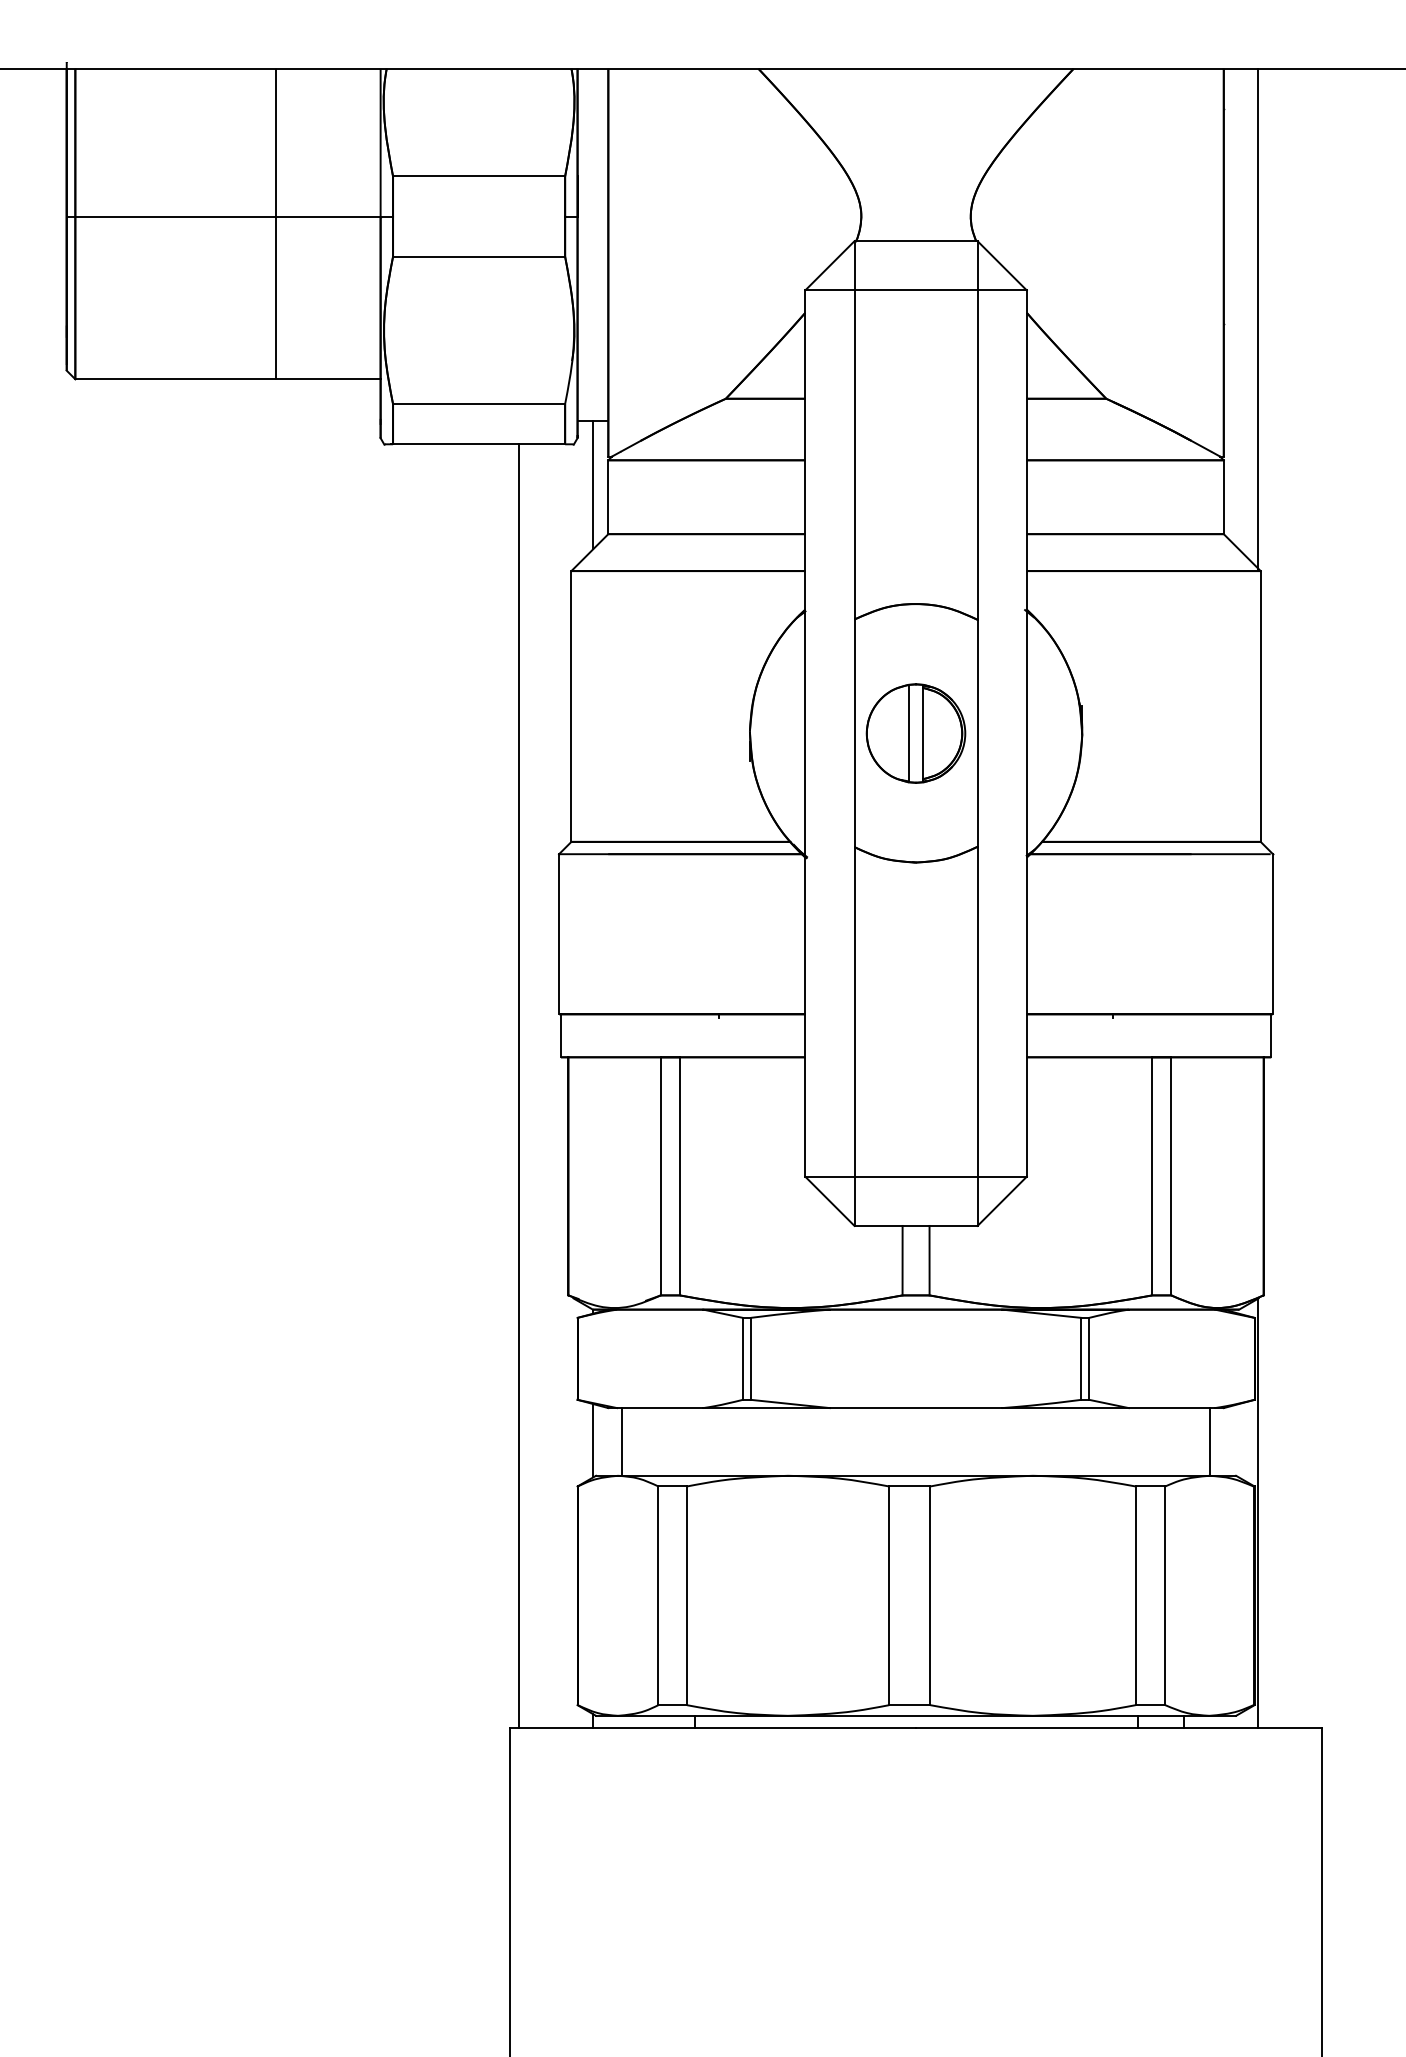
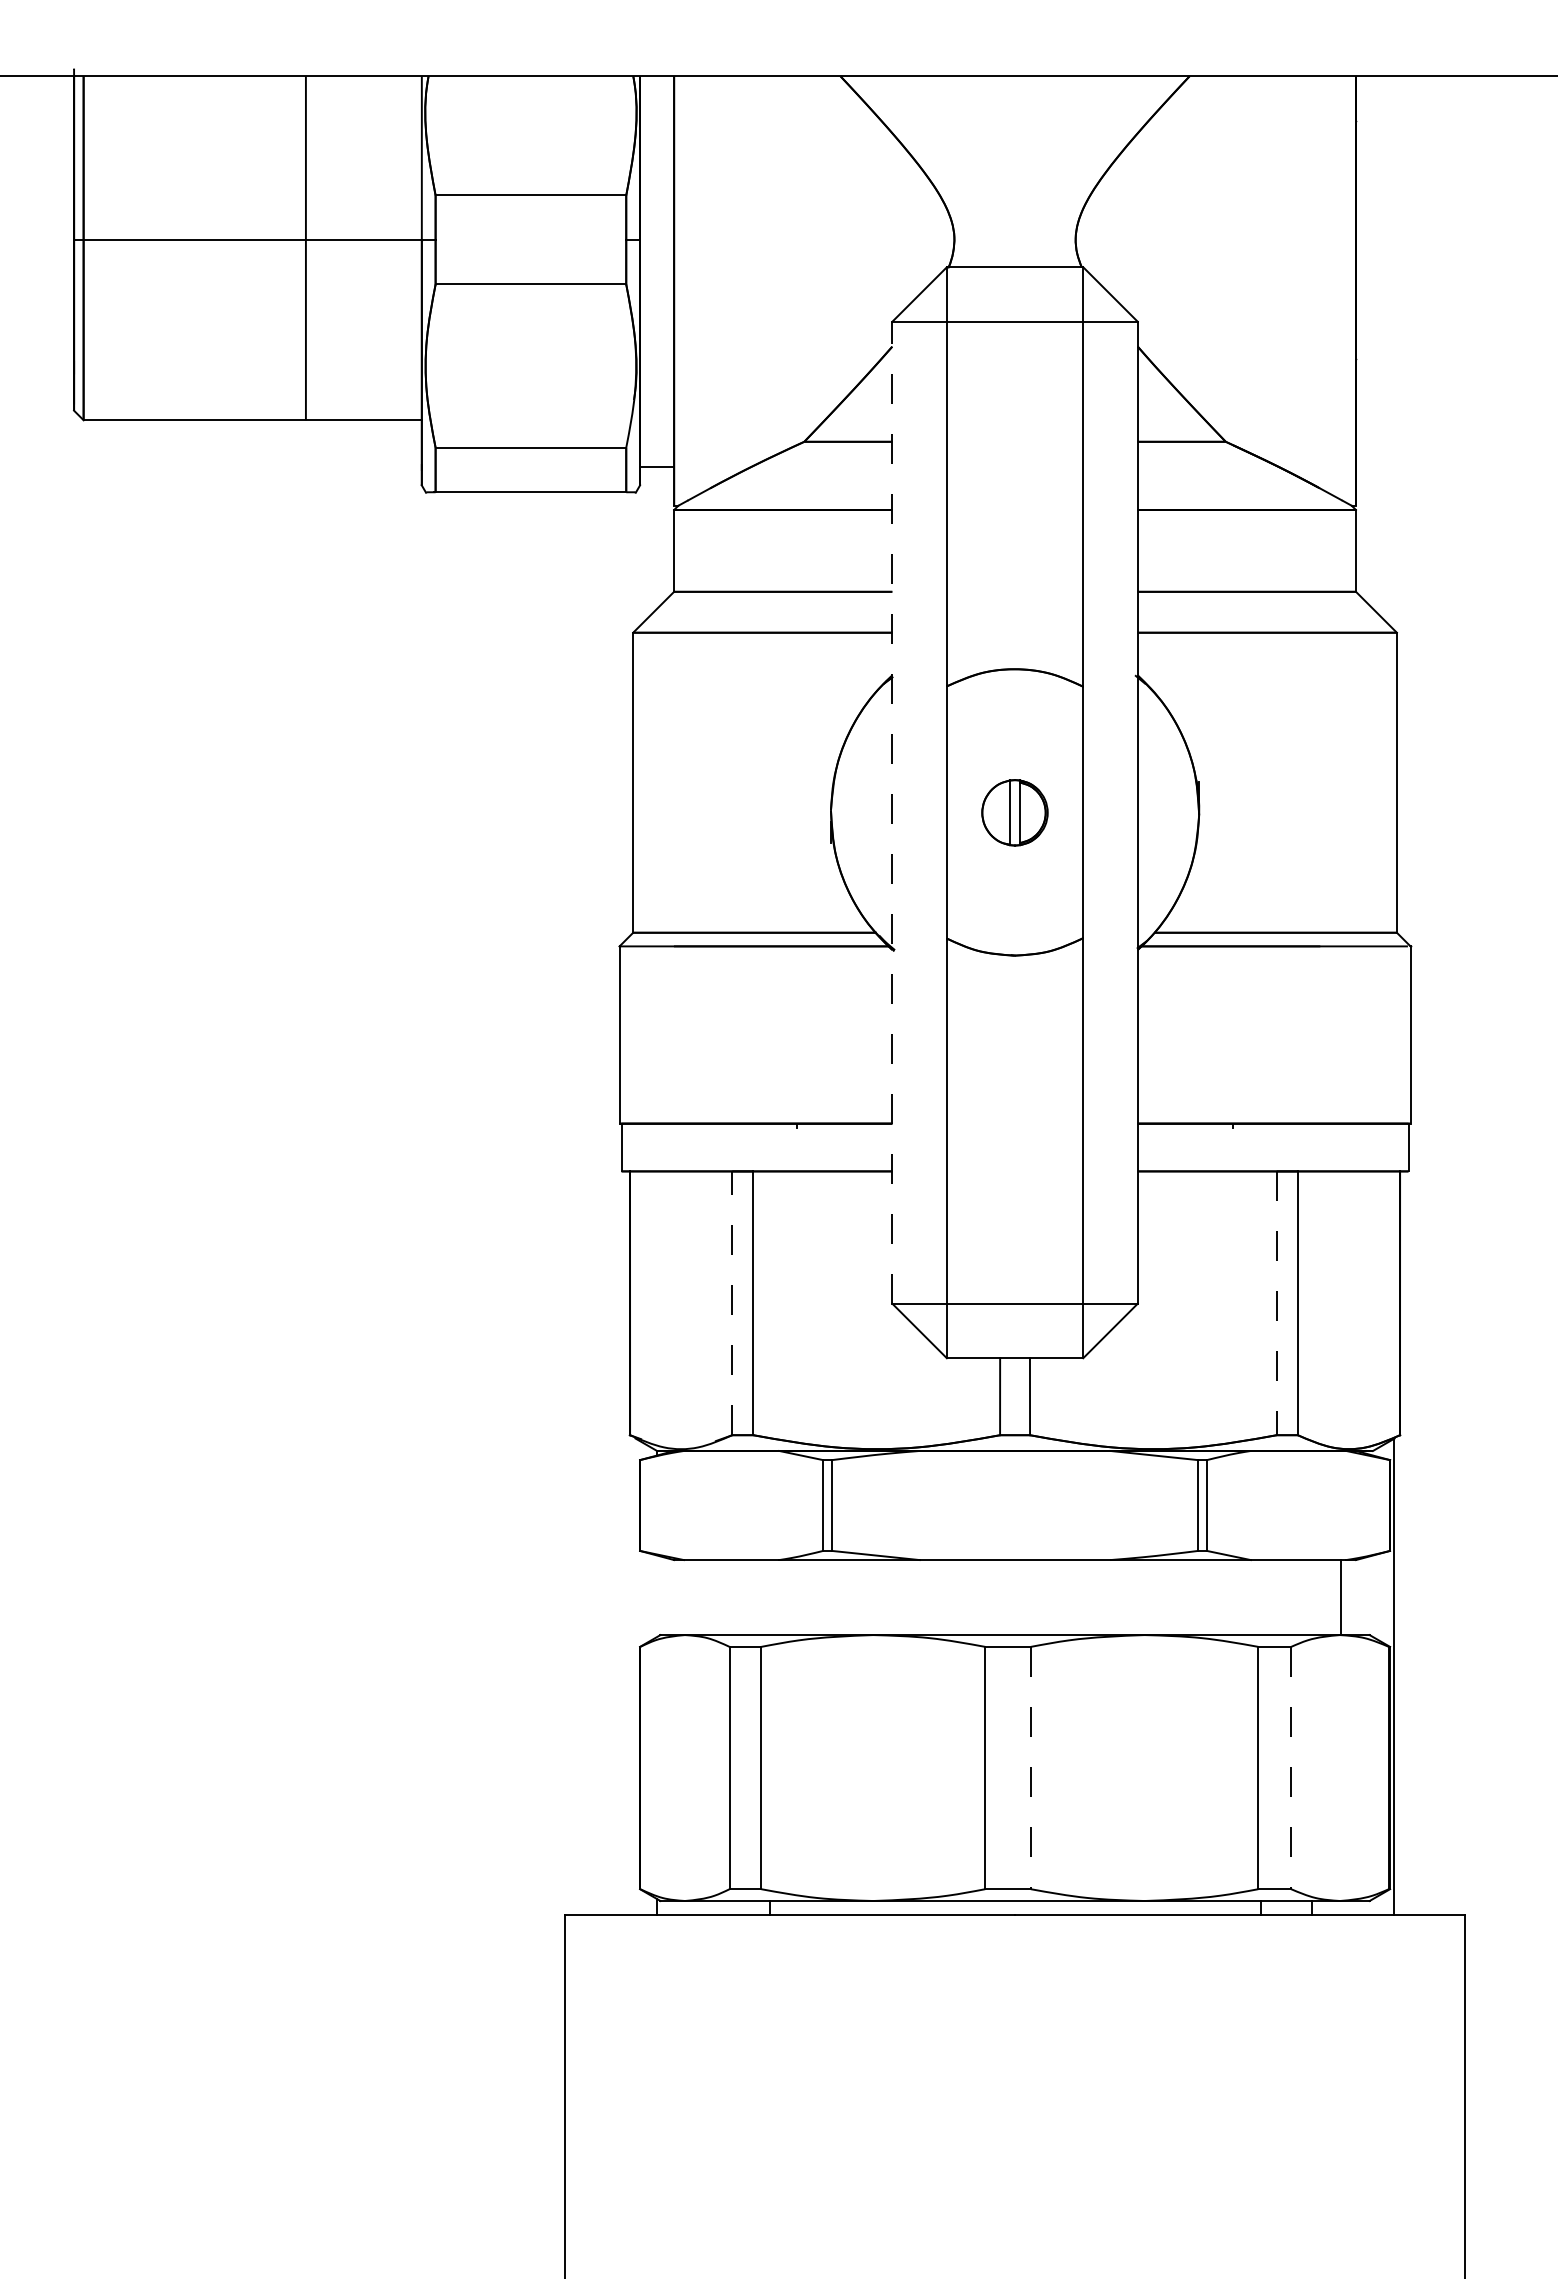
line: (1257, 319) -> (1393, 354), removed
line: (593, 485) -> (657, 537), removed
line: (805, 733) -> (892, 812), solid -> dashed
part: (915, 733) -> (1014, 812), size x0.6
line: (519, 1086) -> (575, 1203), removed
line: (661, 1176) -> (732, 1303), solid -> dashed
line: (1152, 1176) -> (1276, 1303), solid -> dashed
line: (593, 1440) -> (657, 1595), removed
line: (622, 1441) -> (689, 1597), removed
line: (930, 1596) -> (1030, 1768), solid -> dashed
line: (1165, 1596) -> (1291, 1768), solid -> dashed

